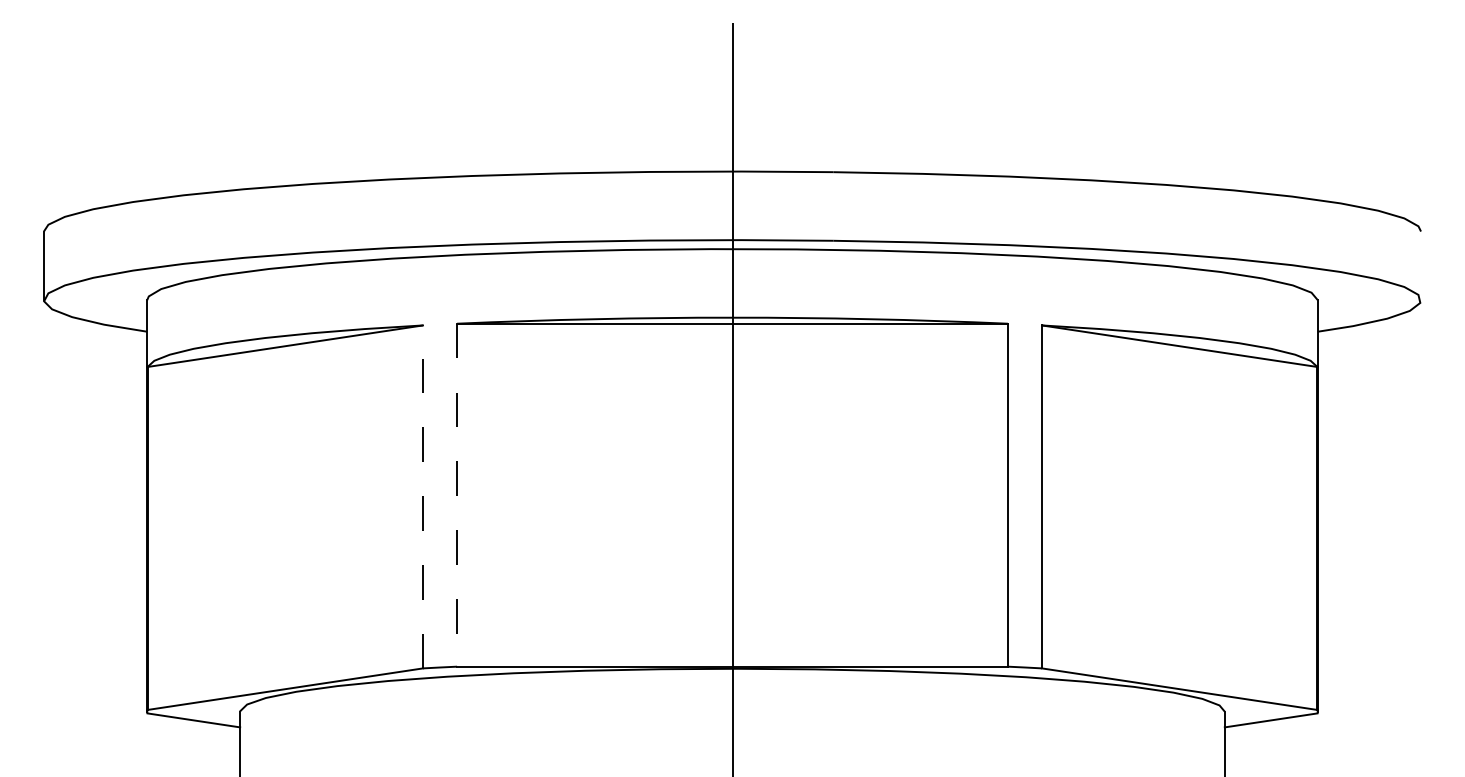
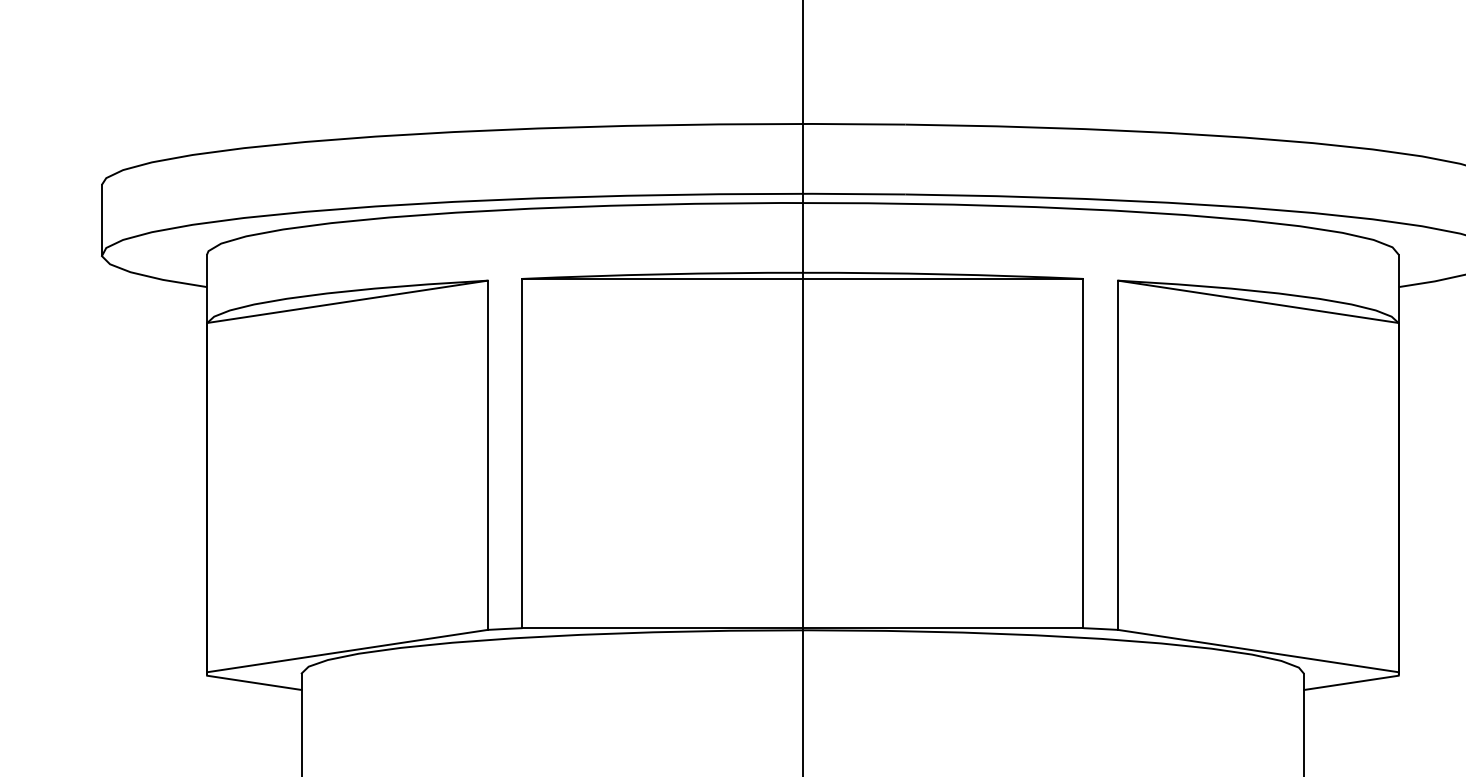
line: (457, 495) -> (522, 453), dashed -> solid
line: (422, 496) -> (487, 454), dashed -> solid

